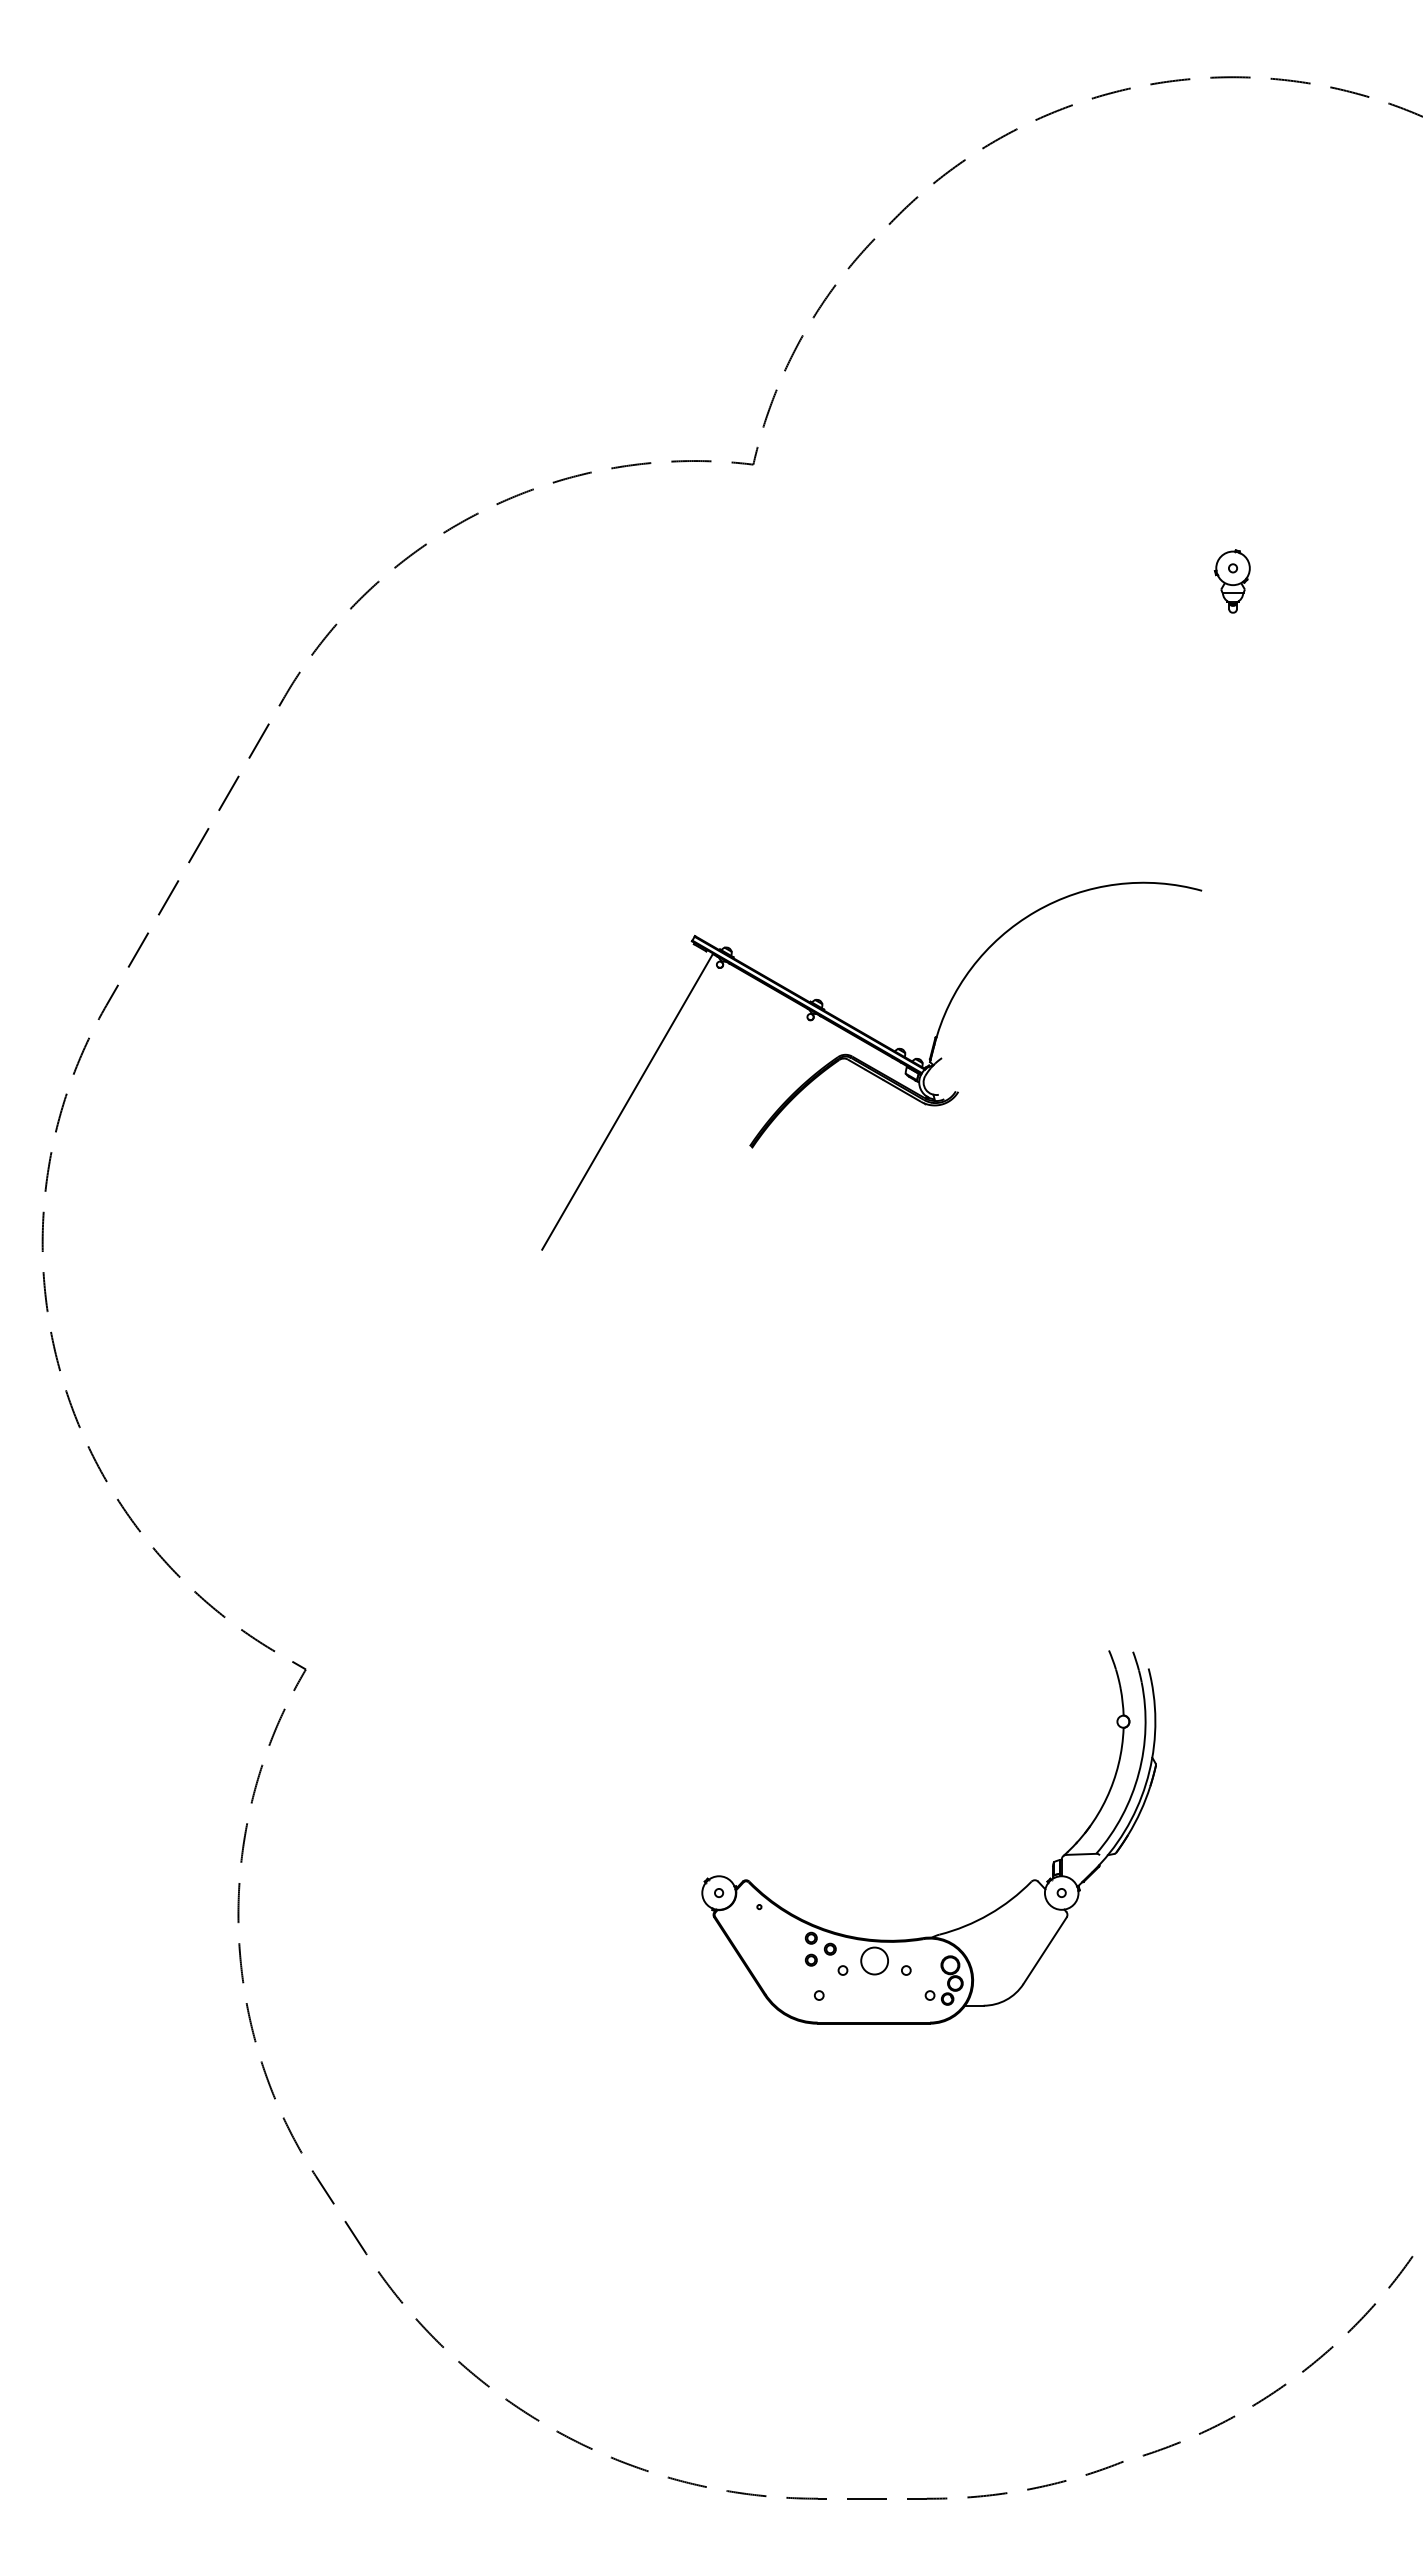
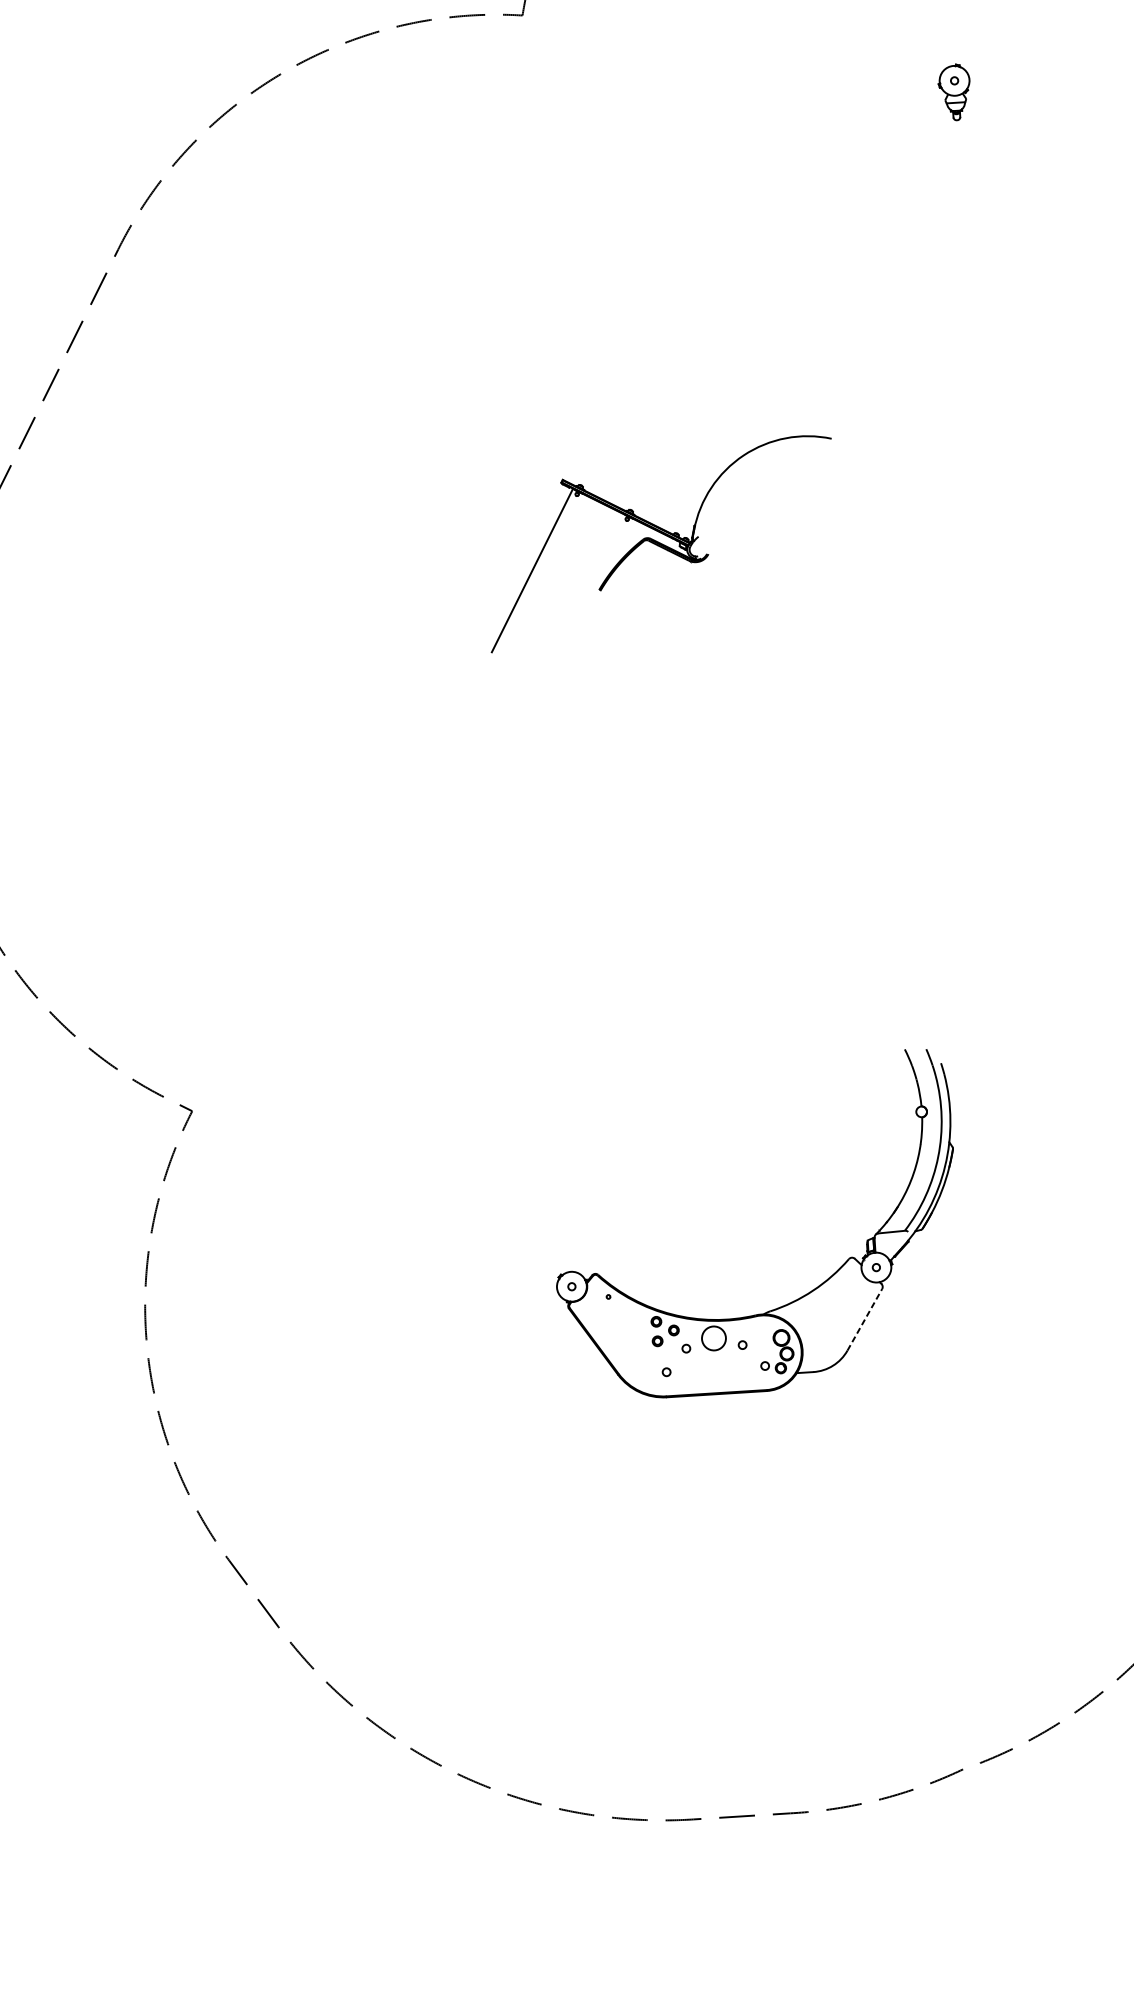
part: (871, 1065) -> (661, 542), size x0.6
line: (1045, 1950) -> (865, 1319), solid -> dashed

